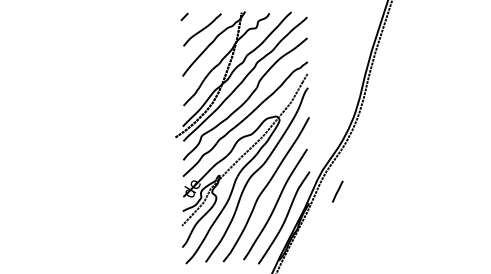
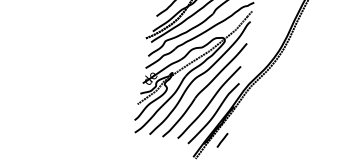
line: (337, 191) -> (222, 140), moved

